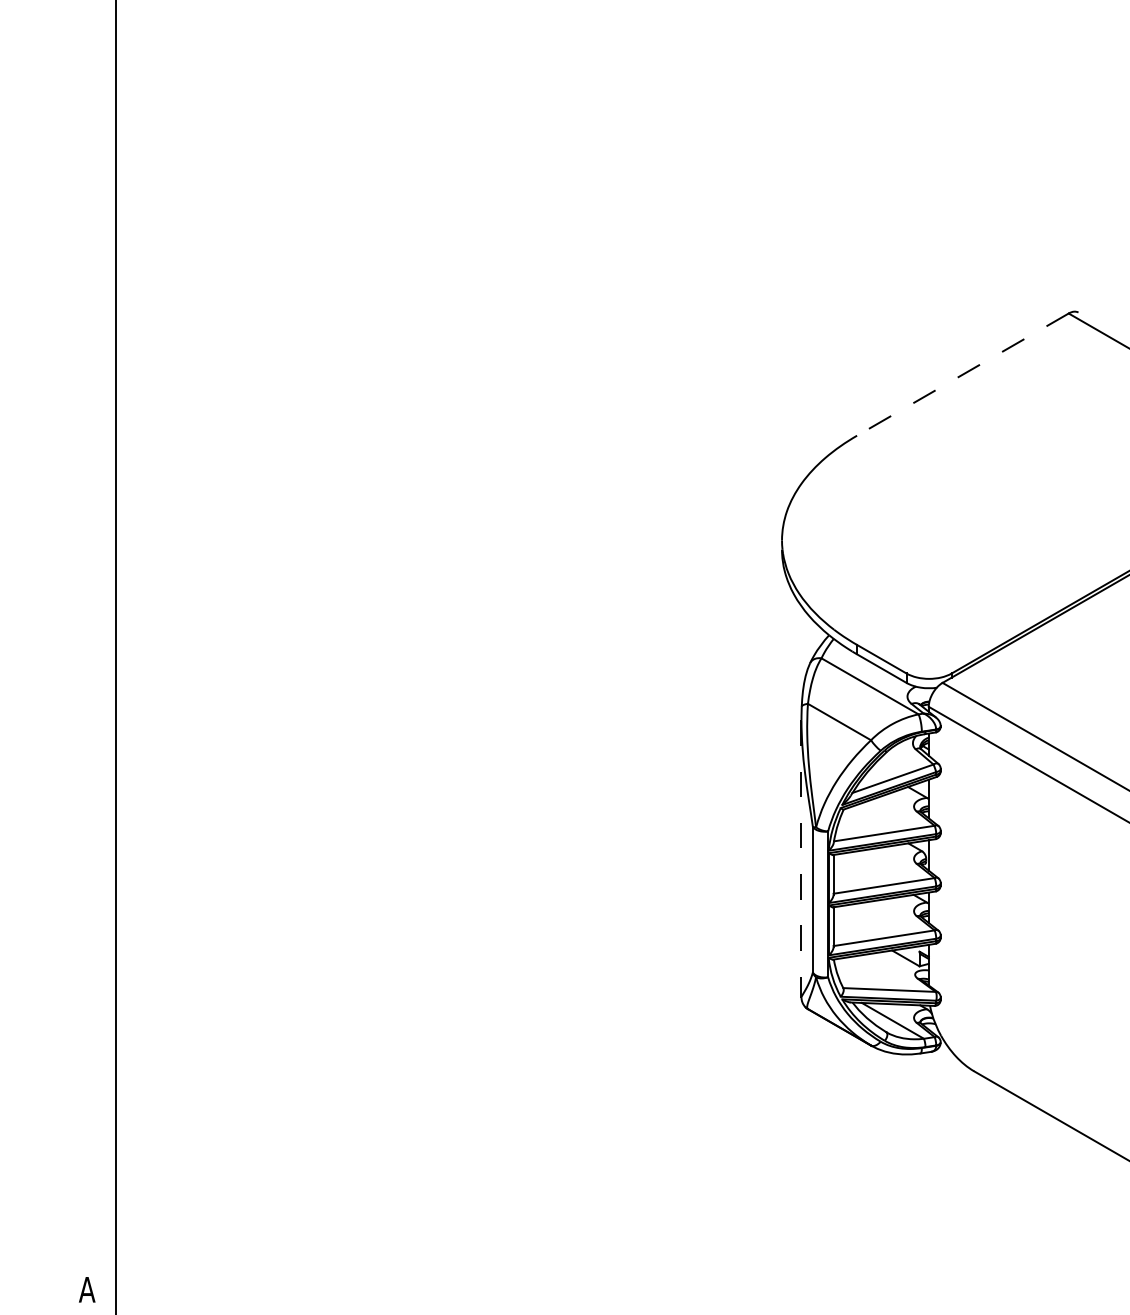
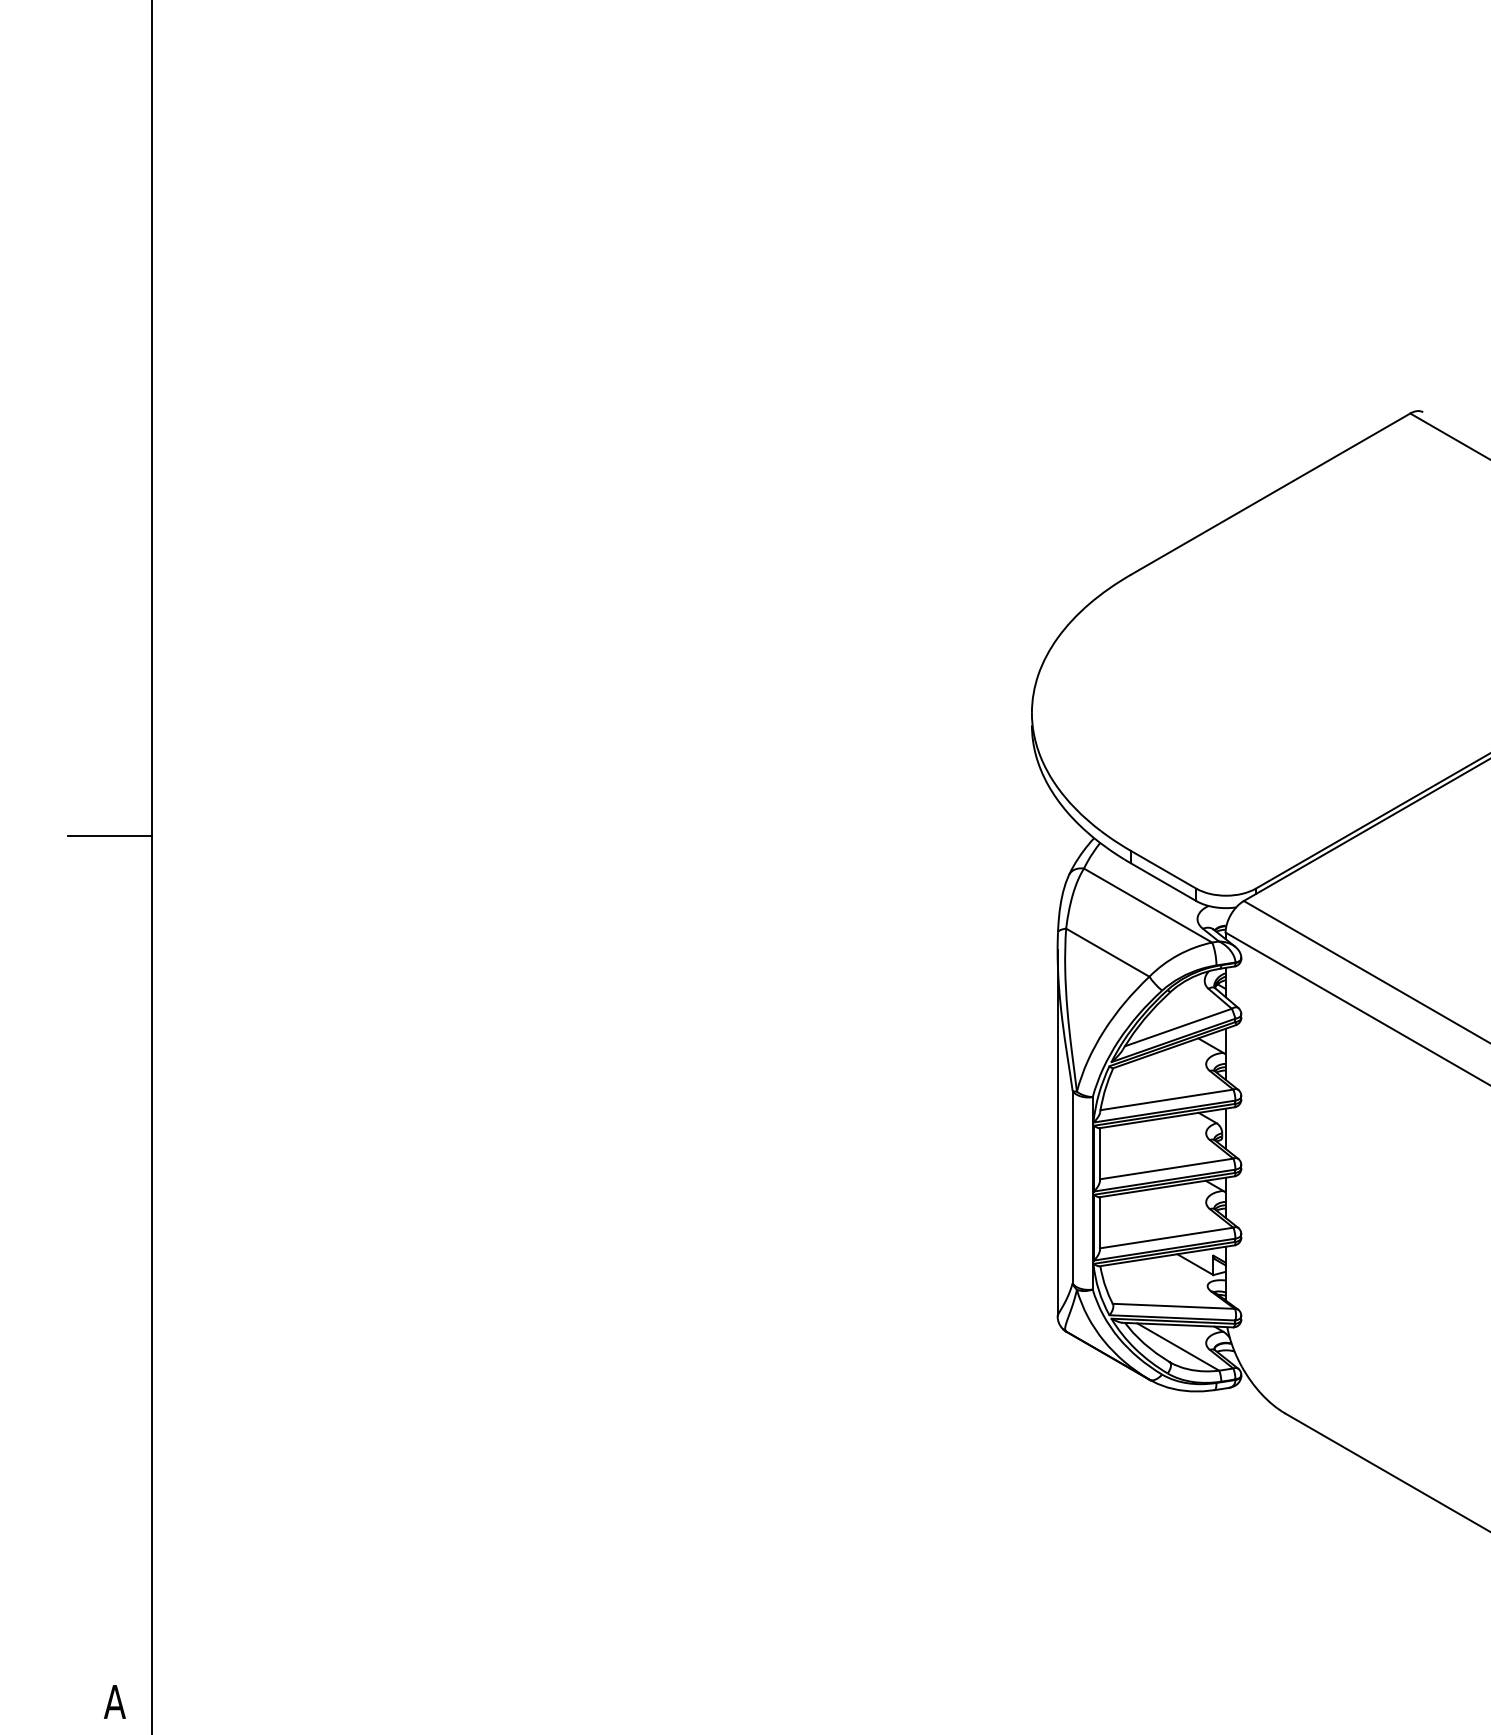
line: (962, 374) -> (1270, 494), dashed -> solid
line: (83, 634) -> (109, 836), added
line: (801, 859) -> (1057, 1133), dashed -> solid

